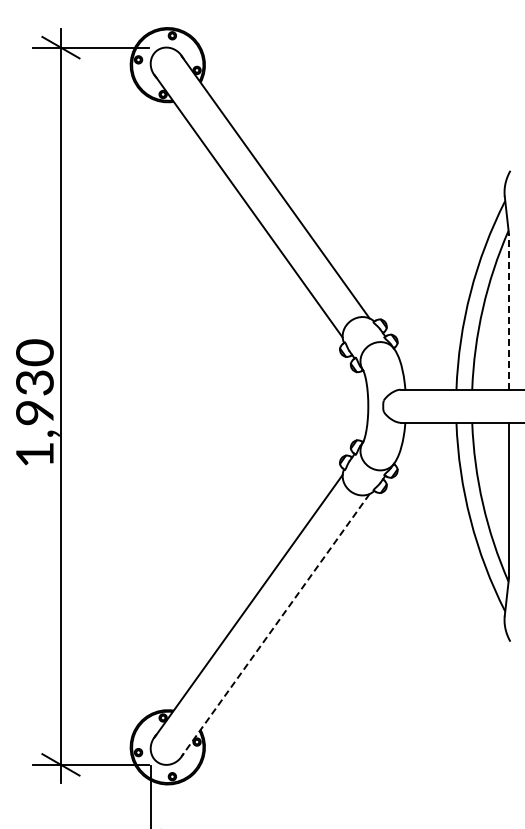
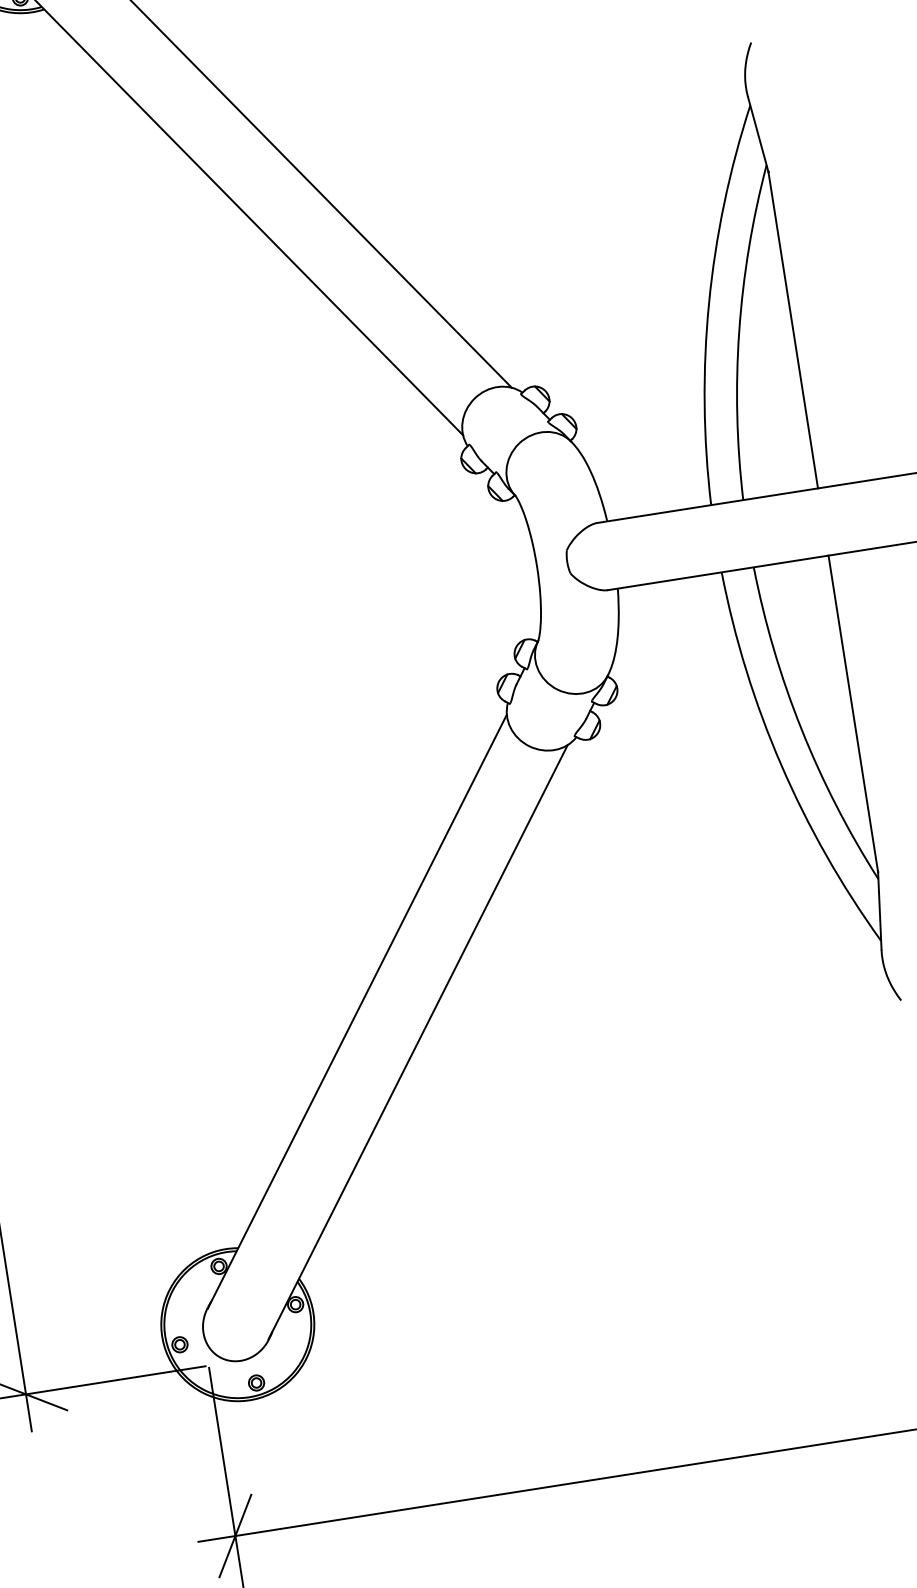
line: (508, 311) -> (792, 329), dashed -> solid
line: (275, 625) -> (418, 1042), dashed -> solid

